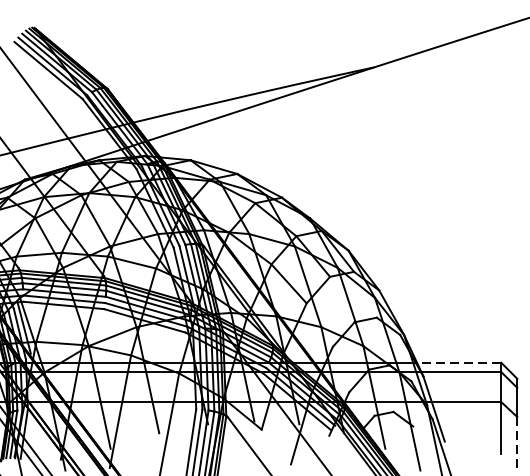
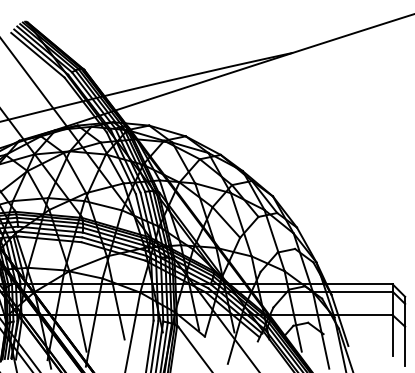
line: (459, 363) -> (359, 284), dashed -> solid
line: (517, 442) -> (405, 346), dashed -> solid

